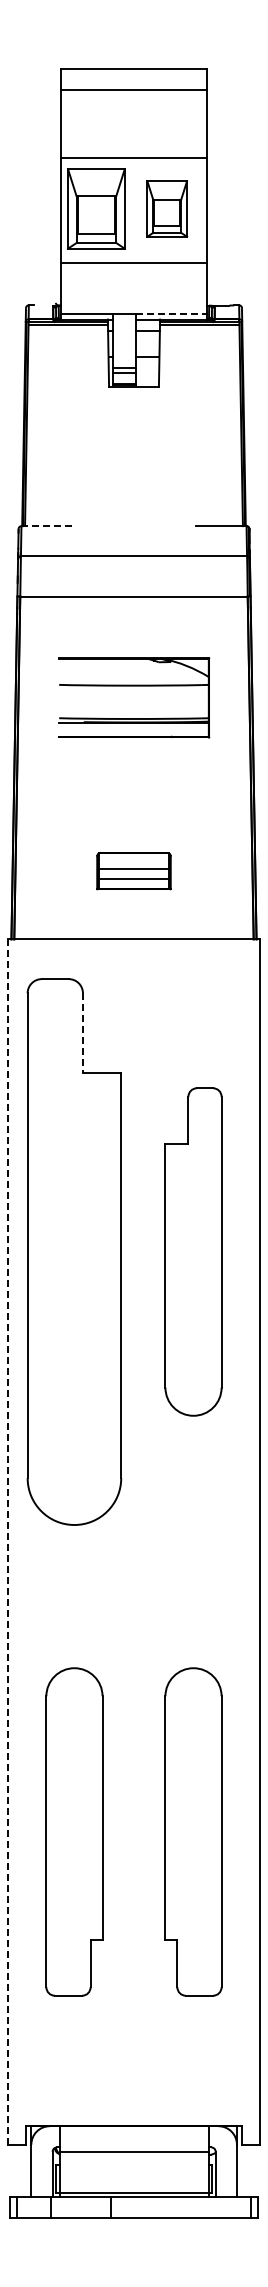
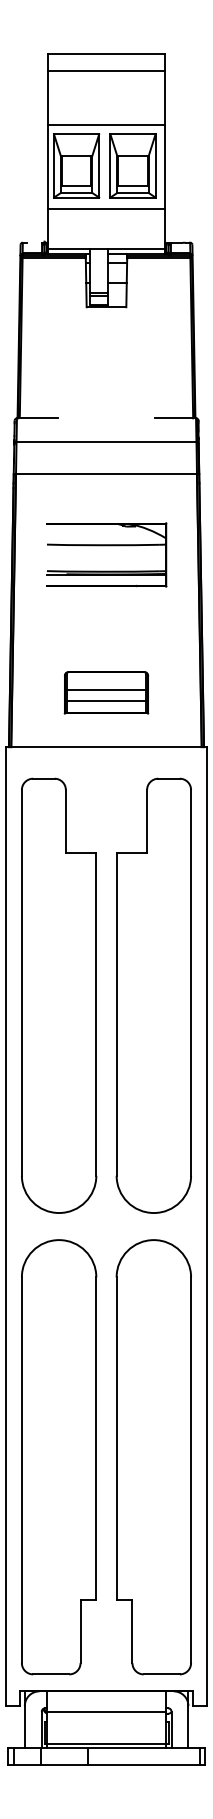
part: (166, 208) -> (132, 165), size x1.43
line: (172, 313) -> (137, 249), dashed -> solid
line: (46, 526) -> (36, 418), dashed -> solid
part: (133, 870) -> (106, 692), size x1.43
line: (82, 1033) -> (65, 821), dashed -> solid
part: (193, 1251) -> (153, 995), size x1.67
line: (7, 1542) -> (5, 1226), dashed -> solid
part: (74, 1831) -> (59, 1456), size x1.67
part: (193, 1831) -> (153, 1456), size x1.67

